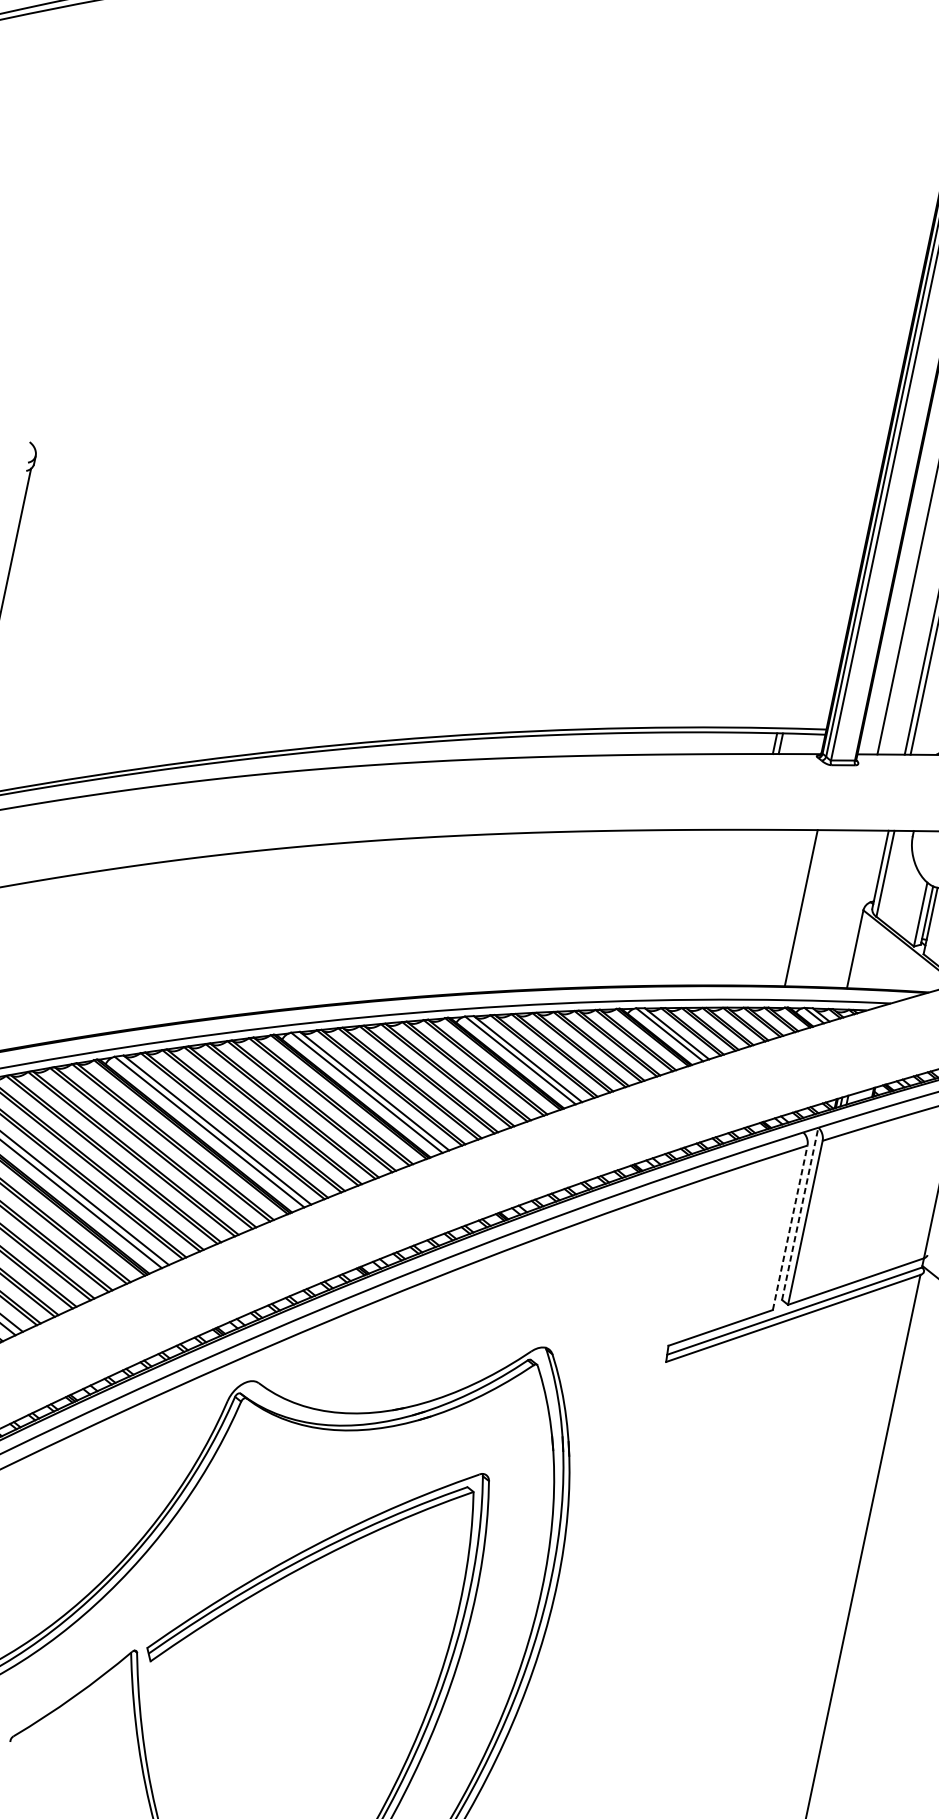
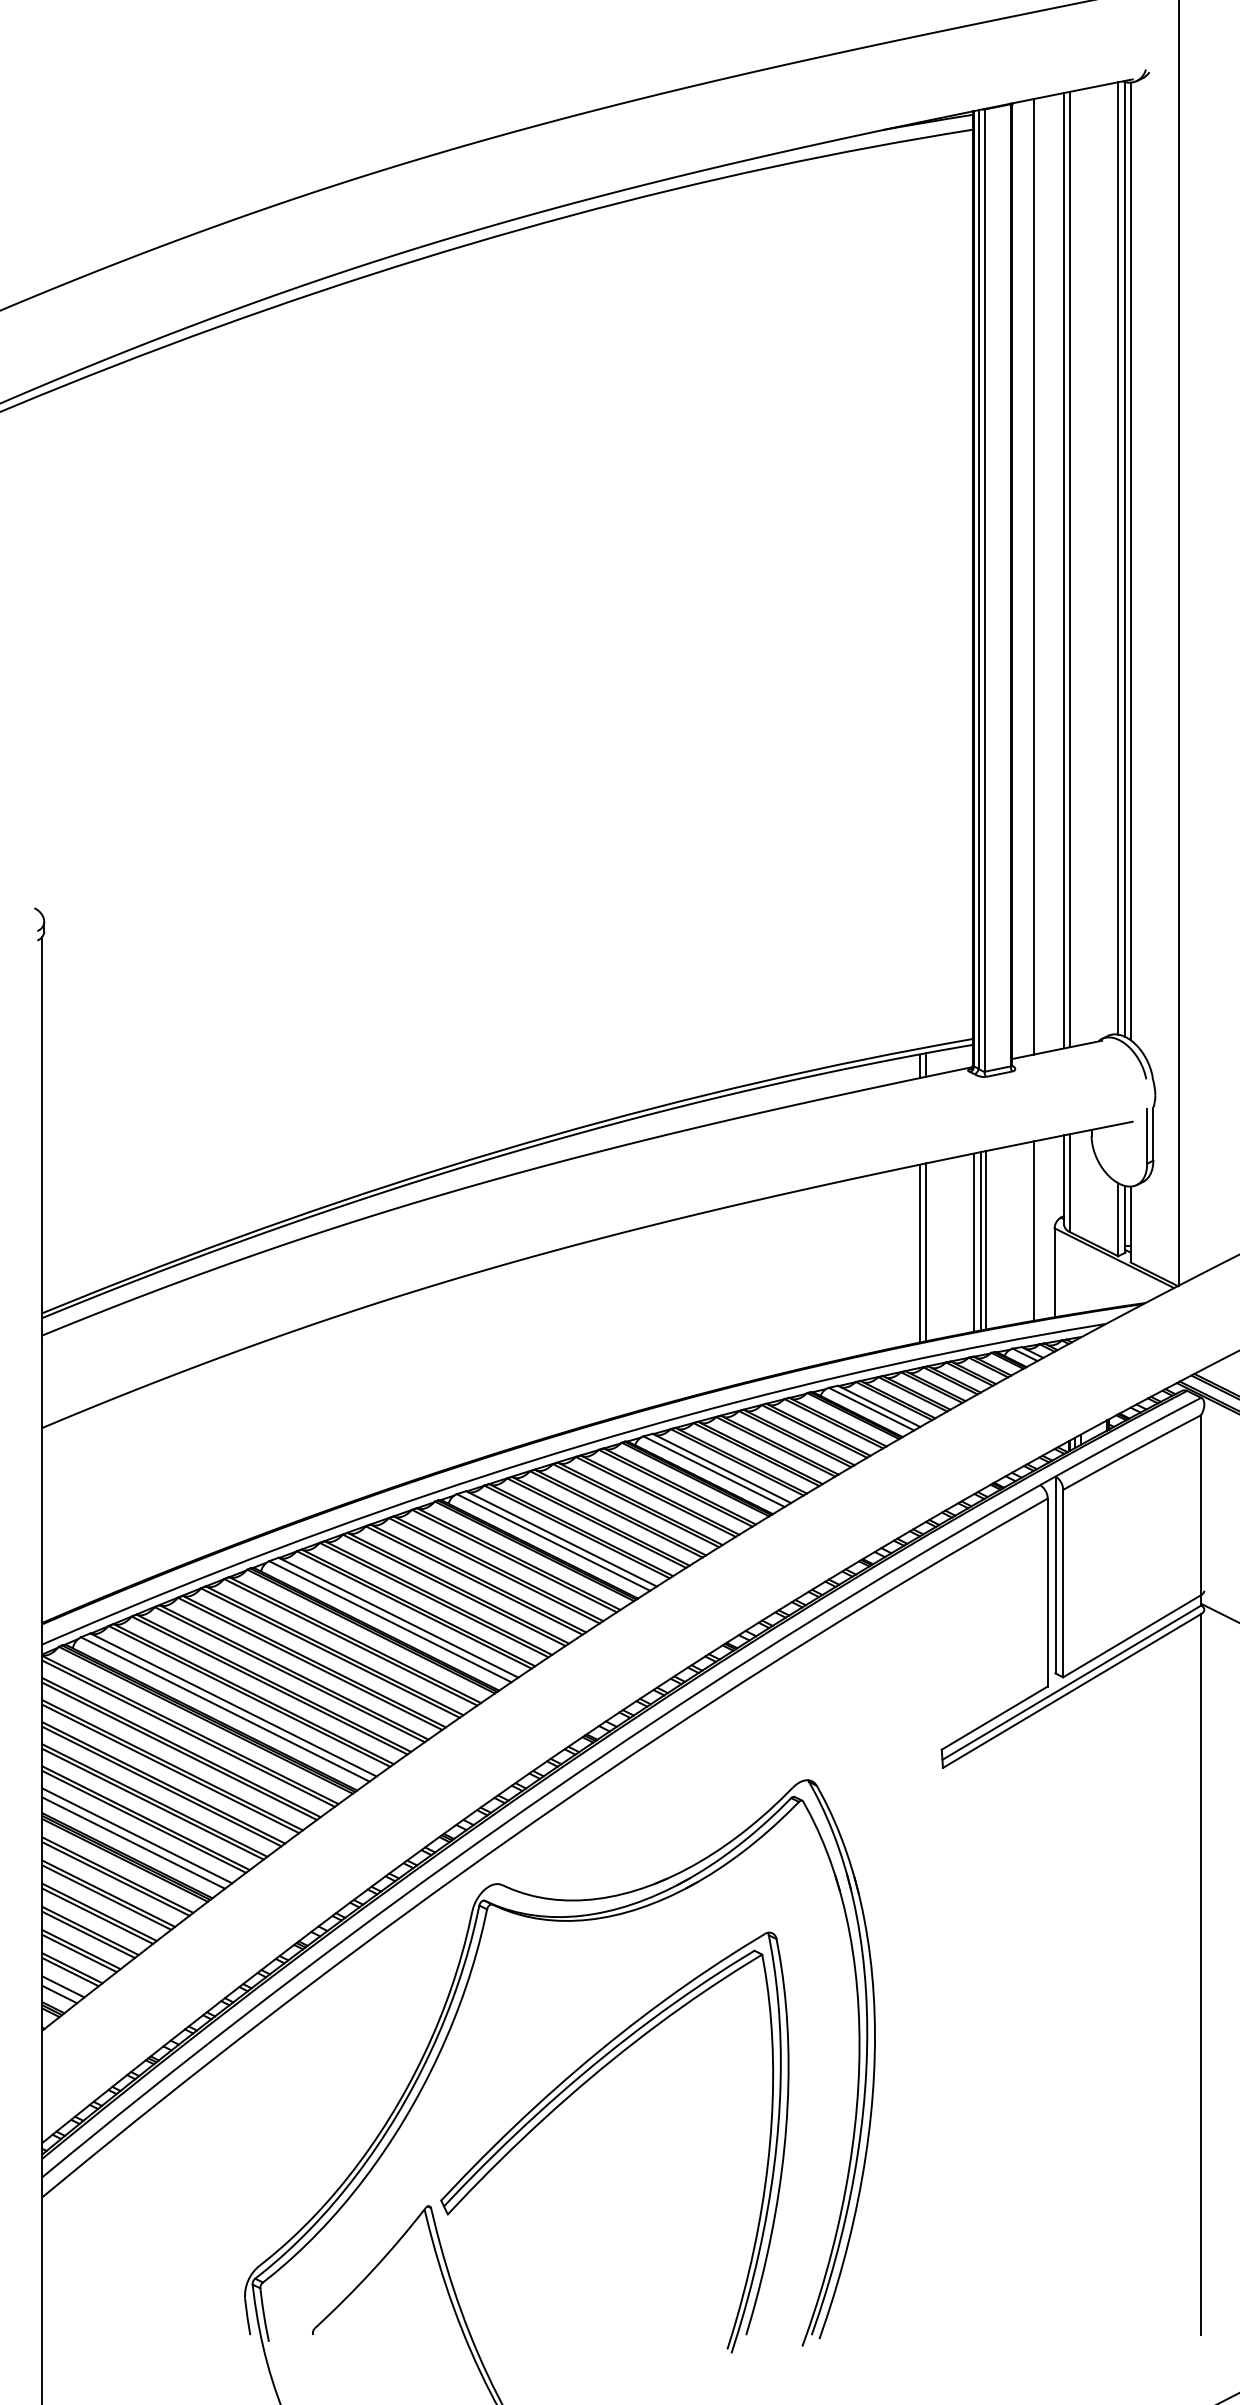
line: (740, 907) -> (919, 1253), added
line: (745, 907) -> (925, 1252), added
line: (789, 907) -> (973, 1242), added
line: (796, 908) -> (980, 1241), added
line: (845, 908) -> (1034, 1230), added
line: (800, 1213) -> (1055, 1574), dashed -> solid
line: (789, 1227) -> (1047, 1592), dashed -> solid

